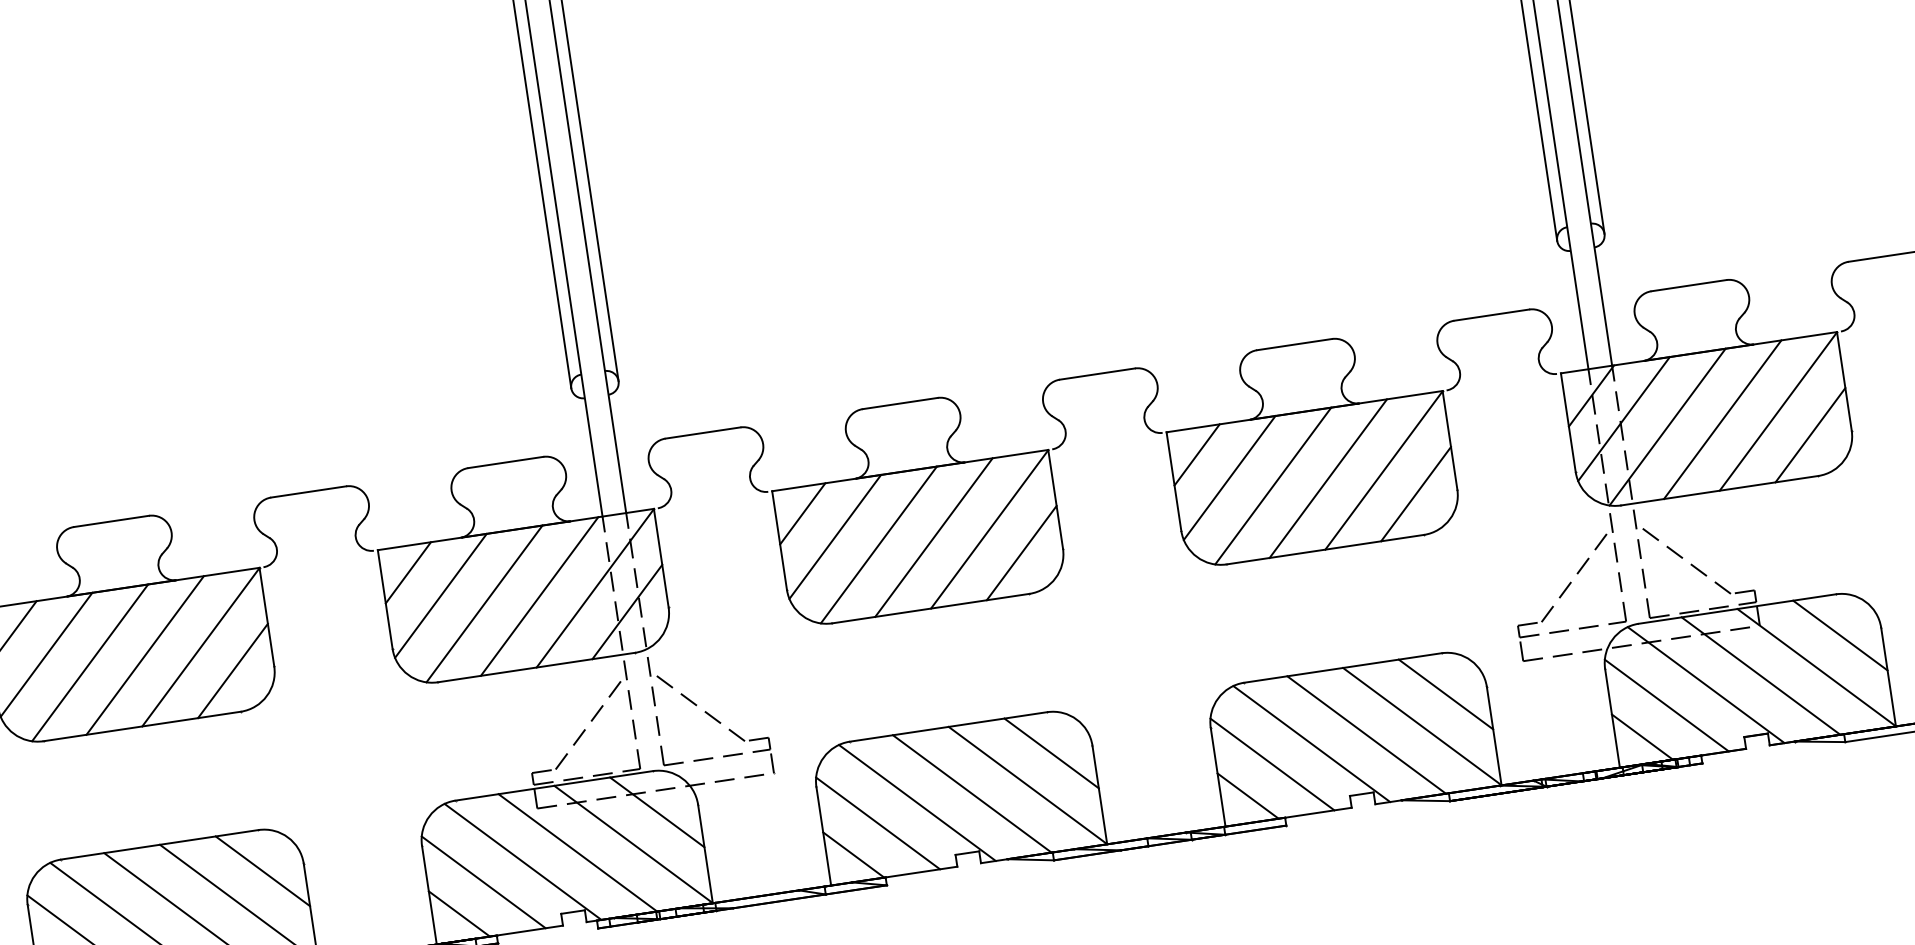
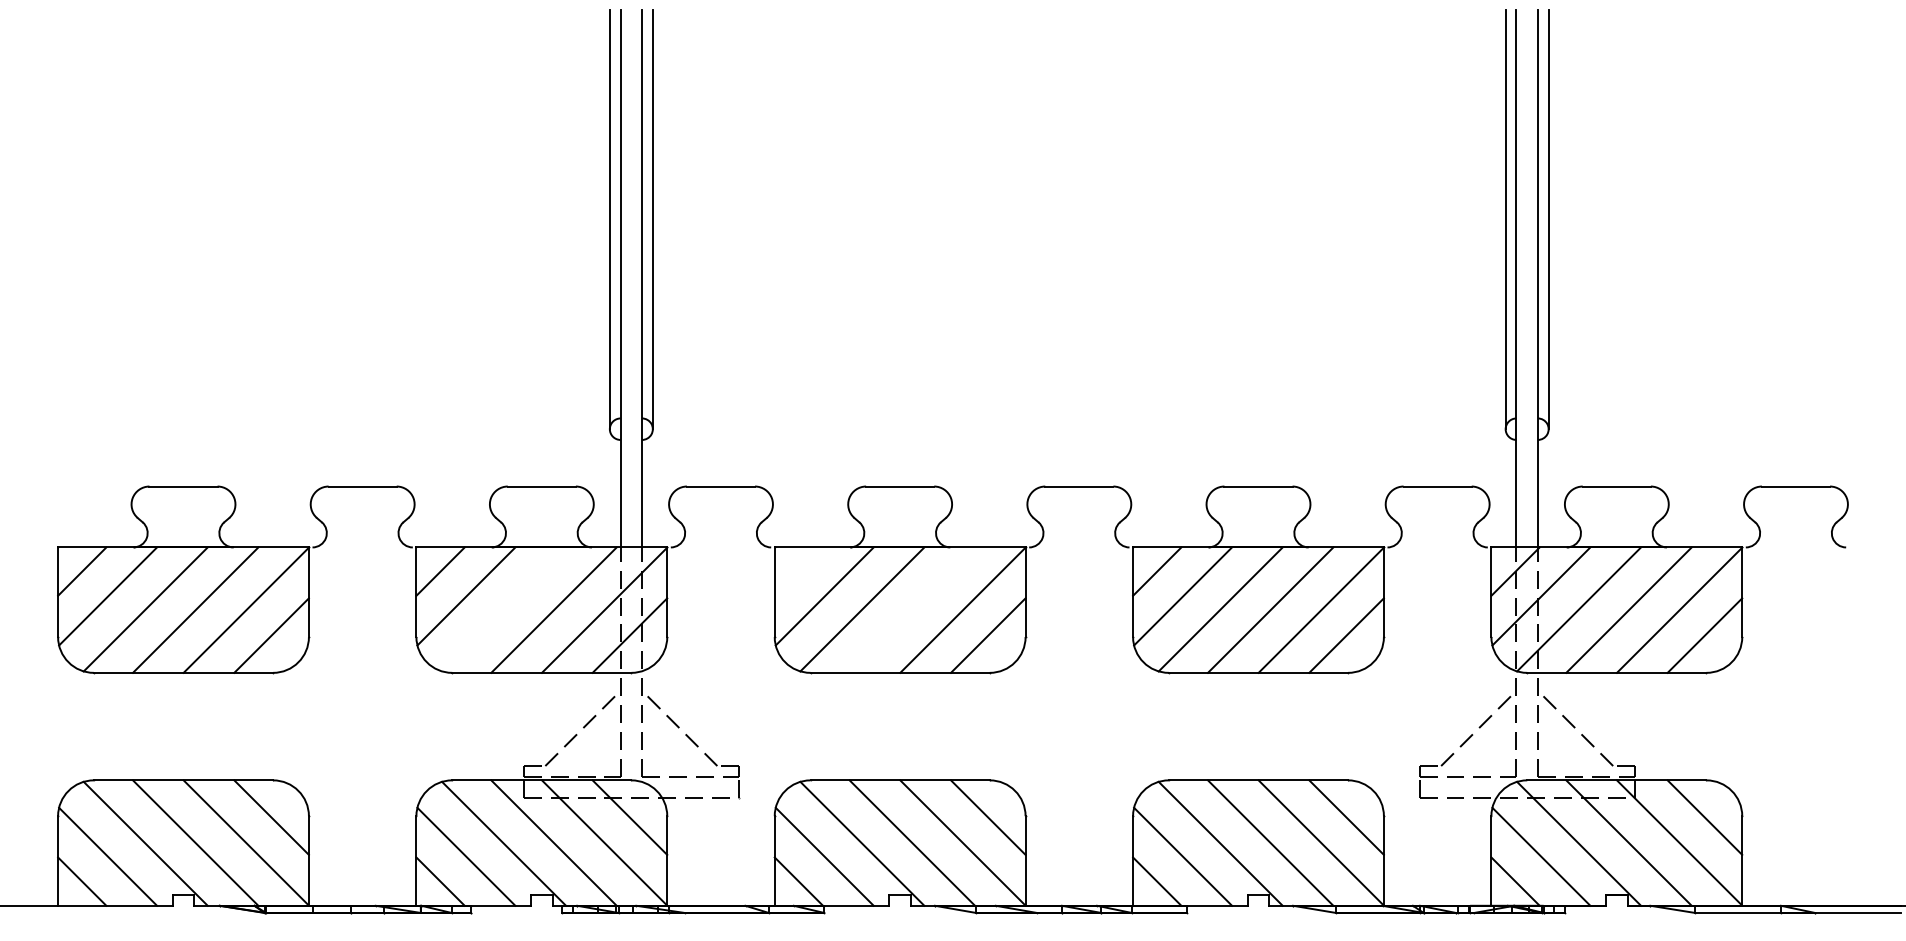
line: (802, 513) -> (798, 571), removed
line: (934, 536) -> (912, 609), removed
line: (484, 603) -> (504, 609), removed

